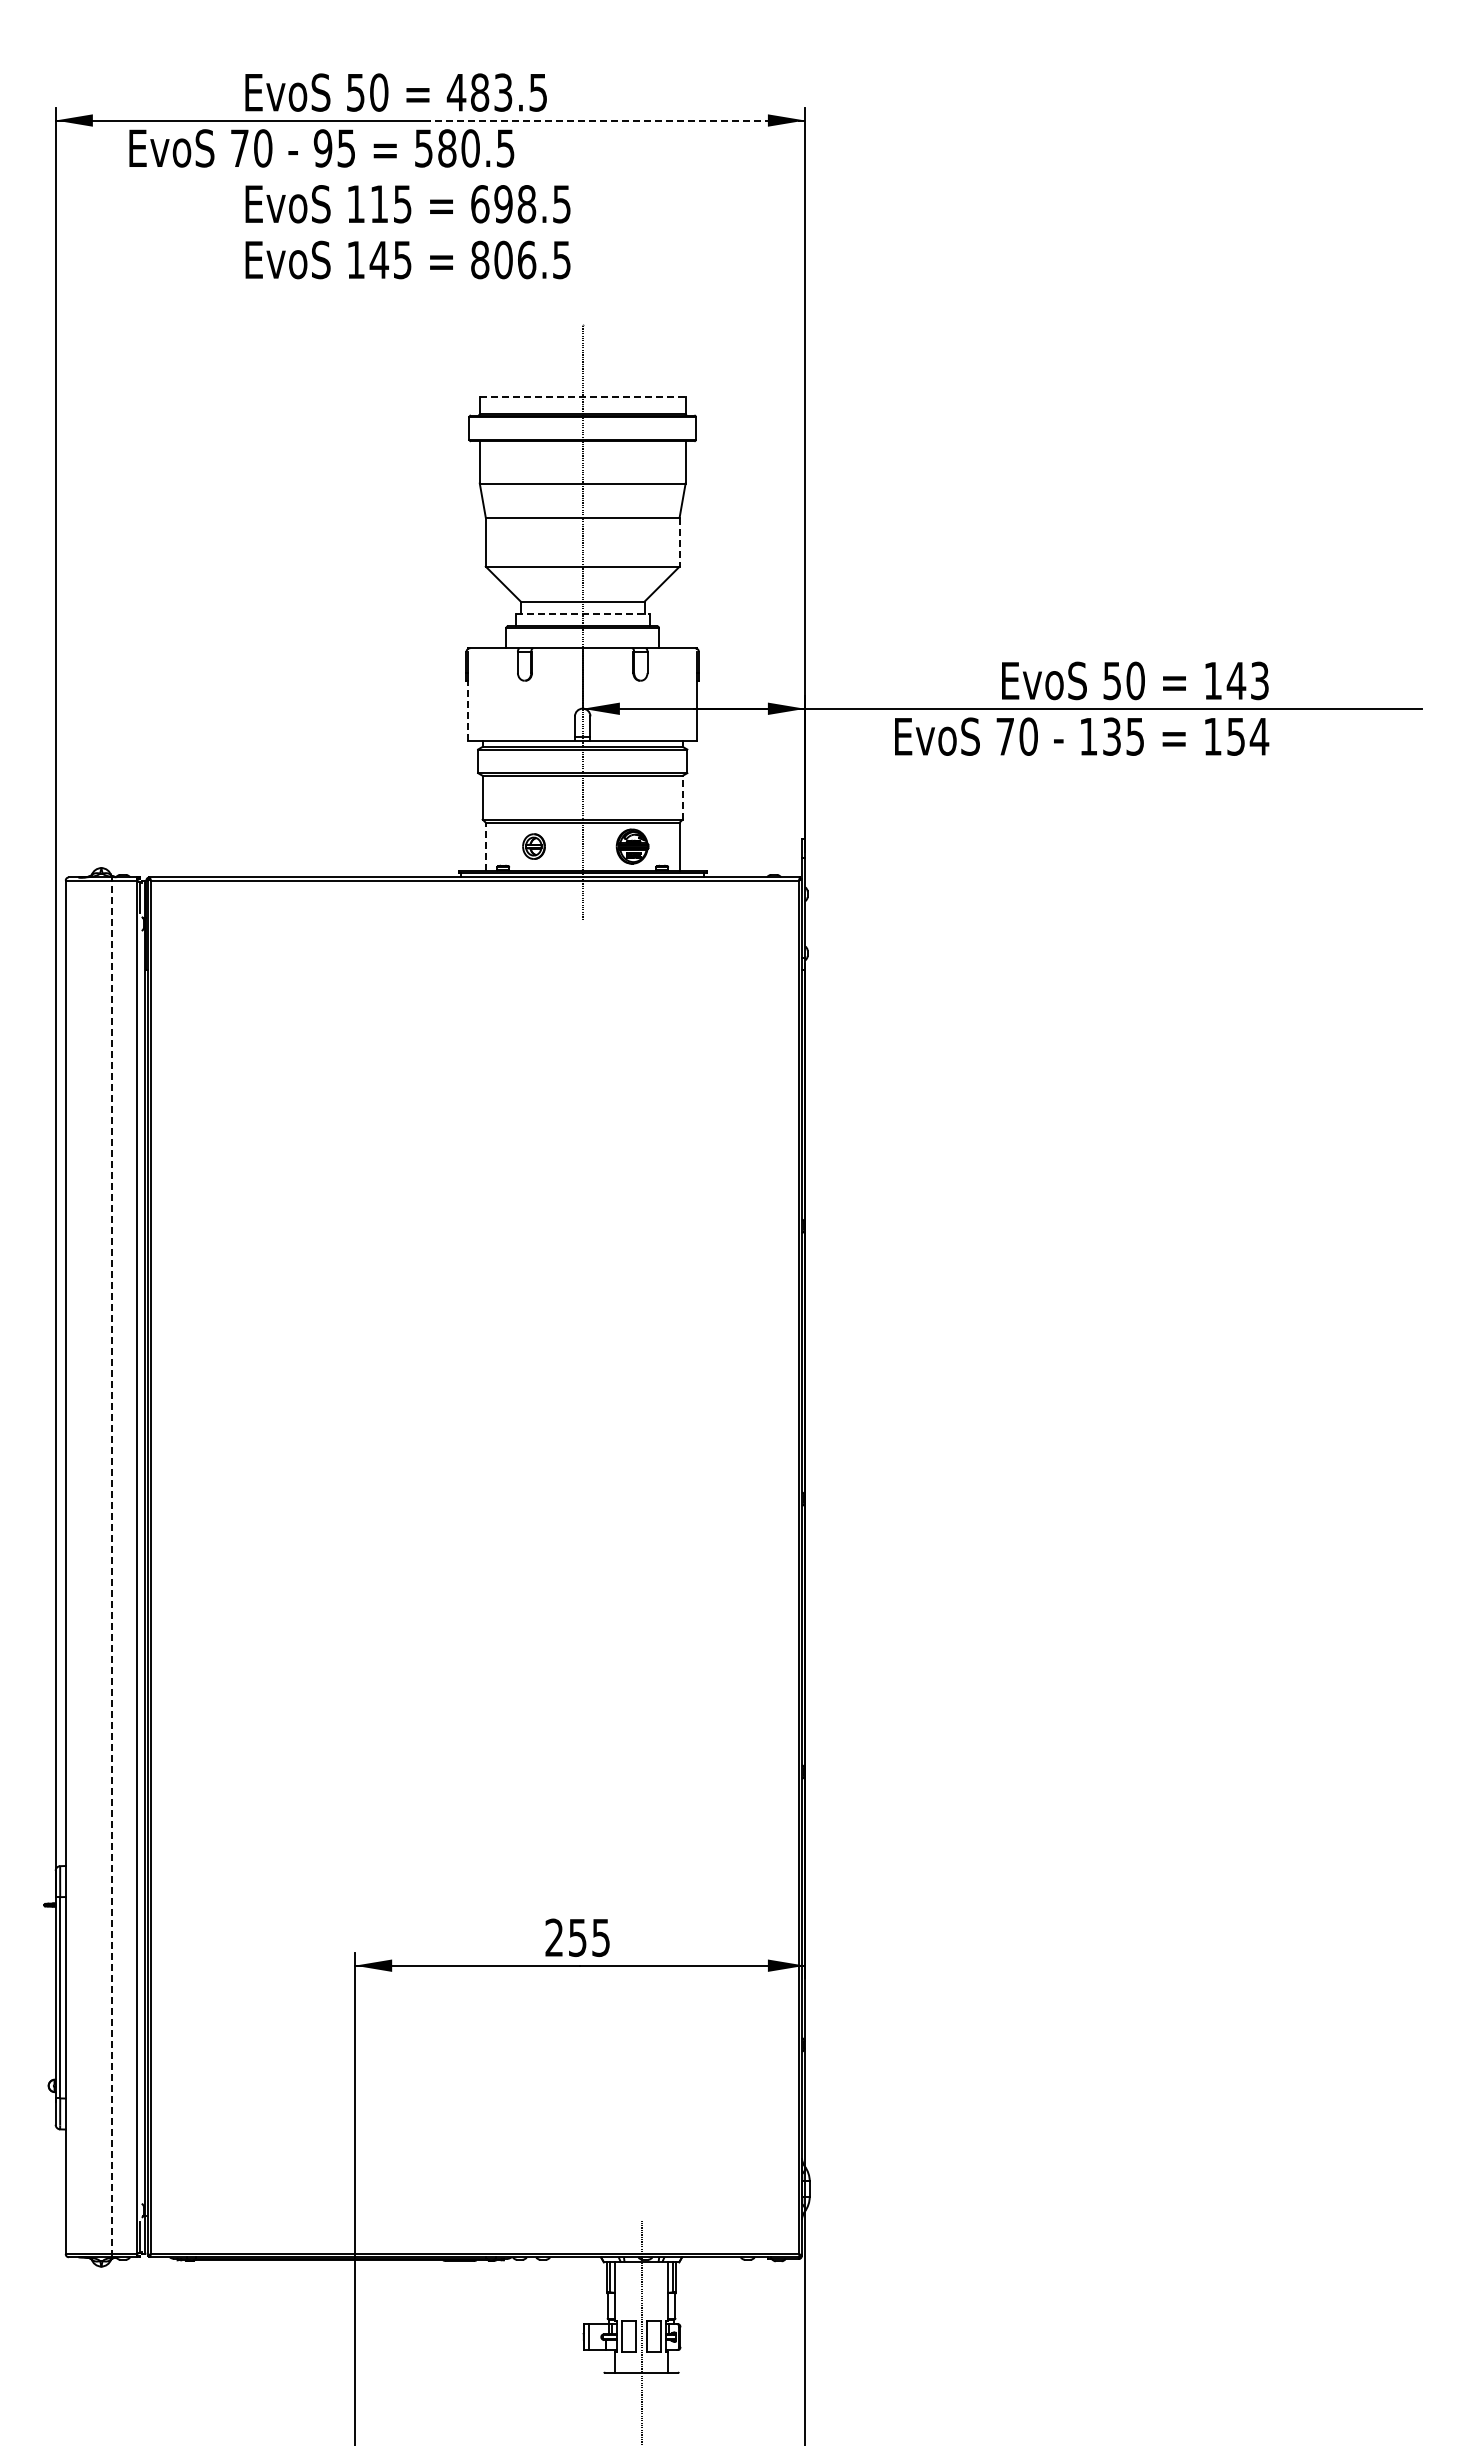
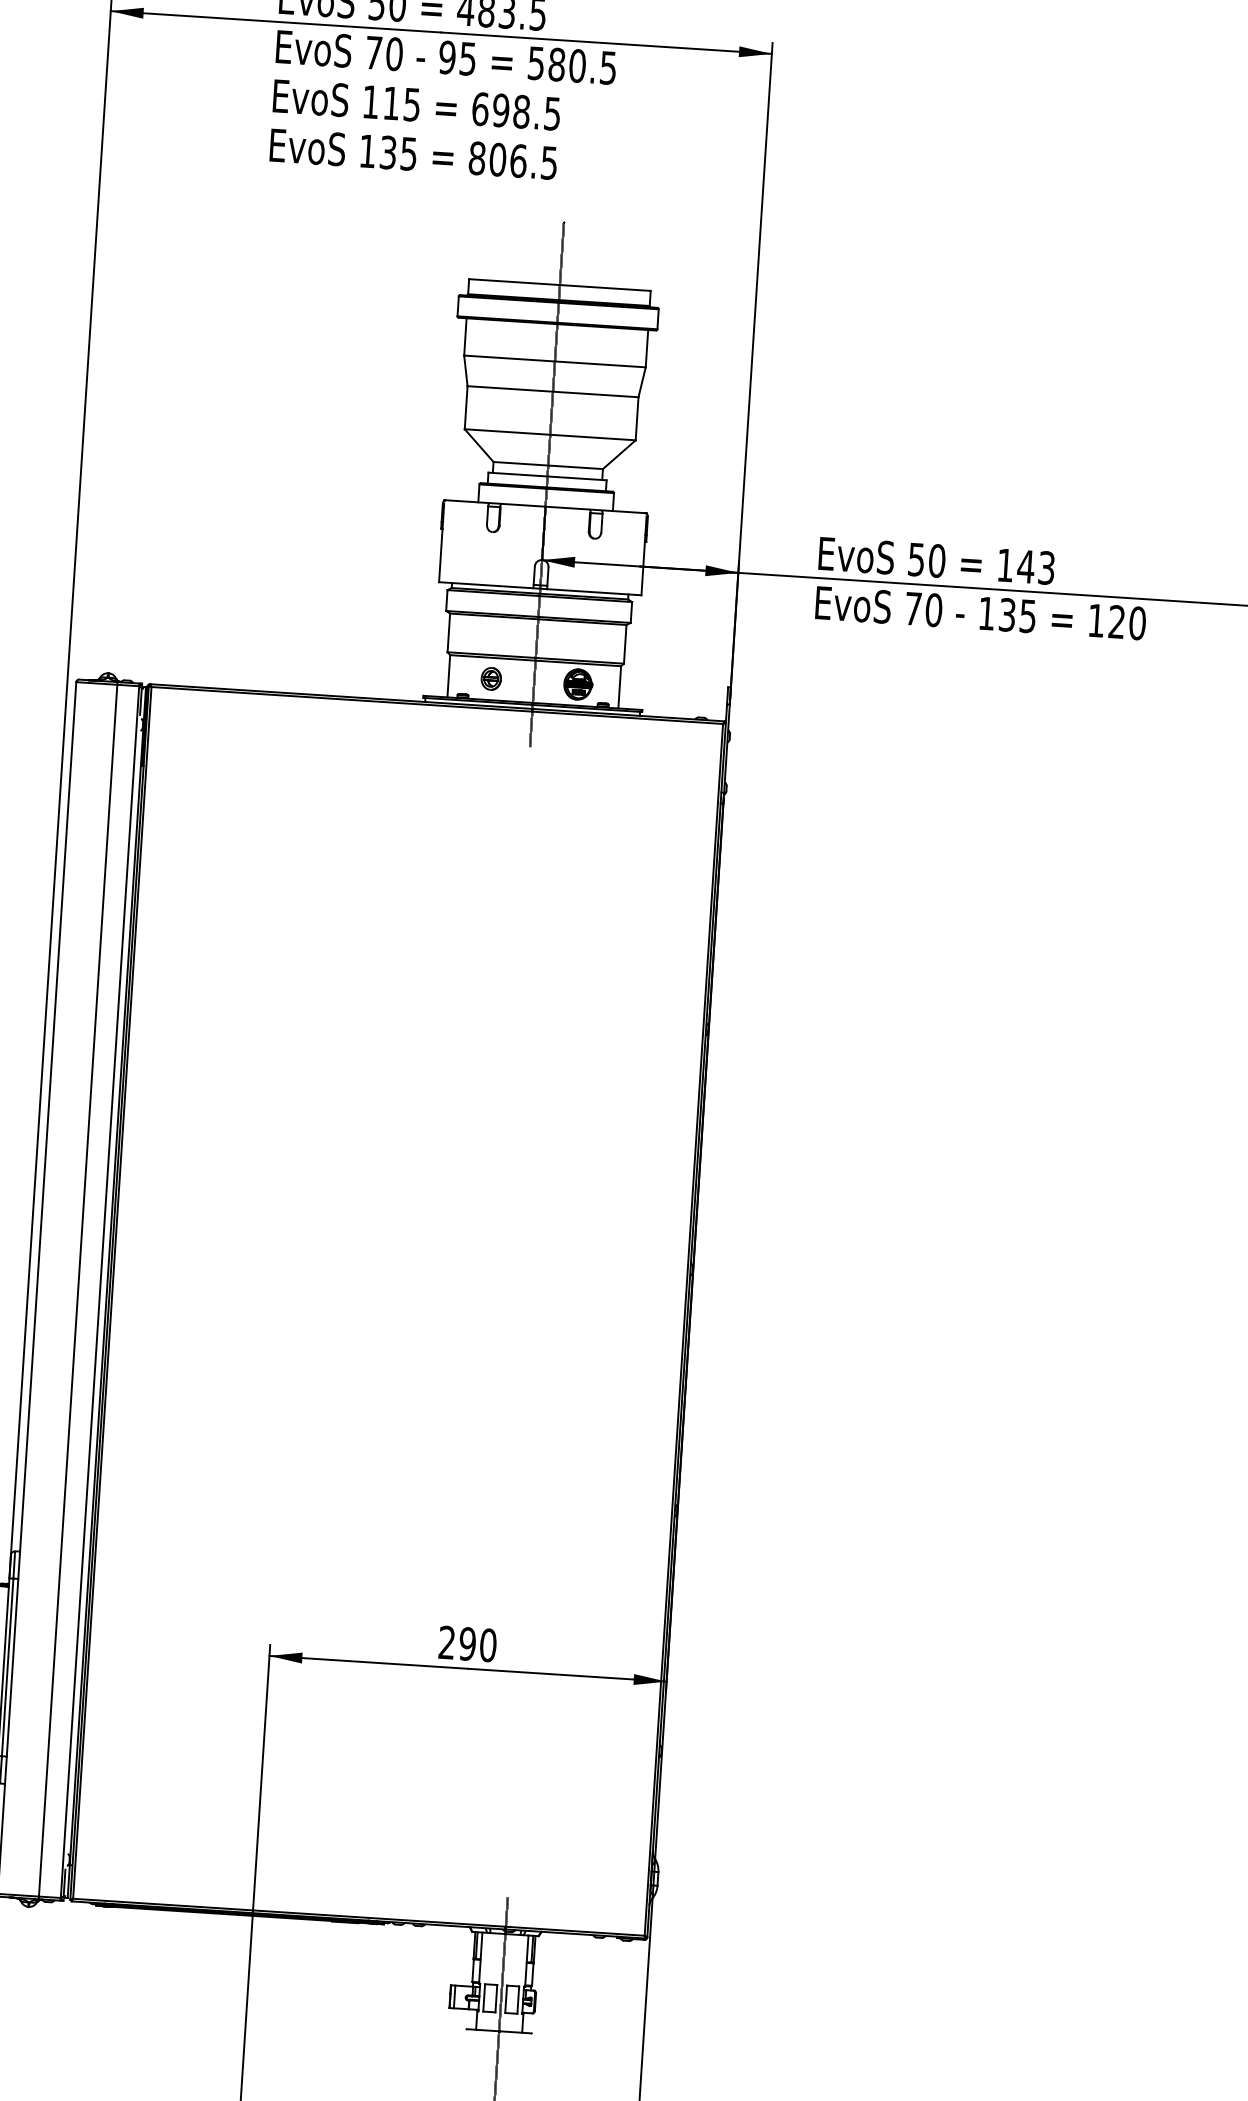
line: (617, 120) -> (606, 43), dashed -> solid
text: (321, 148) -> (445, 57), moved
text: (379, 259) -> (388, 152), 145 -> 135
line: (582, 396) -> (559, 284), dashed -> solid
line: (679, 542) -> (637, 418), dashed -> solid
line: (582, 613) -> (547, 476), dashed -> solid
text: (1135, 680) -> (937, 560), moved
line: (468, 710) -> (441, 555), dashed -> solid
text: (1248, 736) -> (1127, 622), 154 -> 120
line: (682, 797) -> (625, 644), dashed -> solid
line: (485, 846) -> (448, 676), dashed -> solid
line: (112, 1567) -> (78, 1290), dashed -> solid
text: (589, 1937) -> (478, 1644), 255 -> 290

